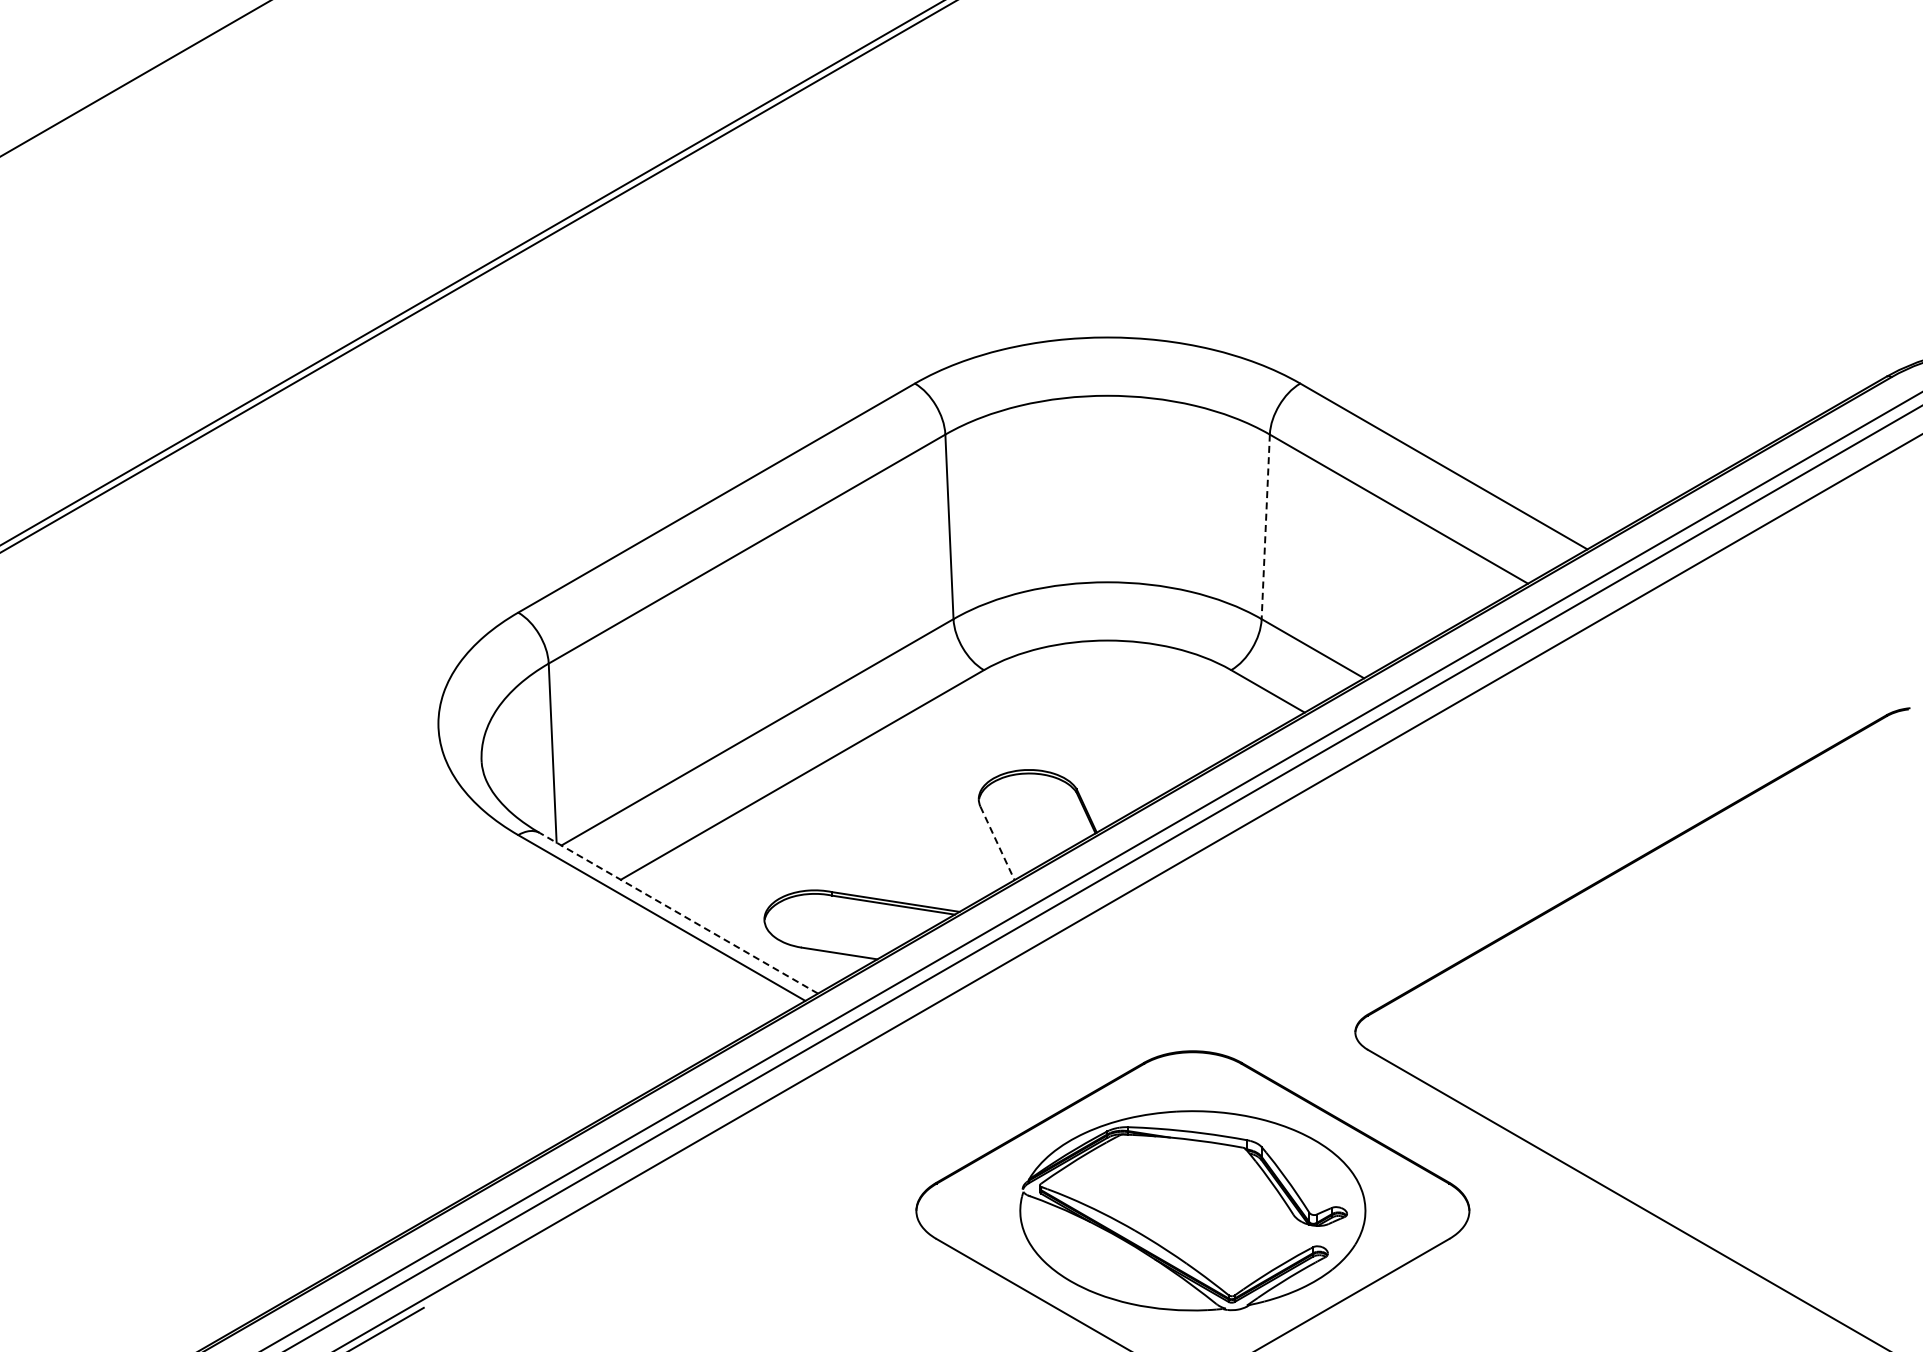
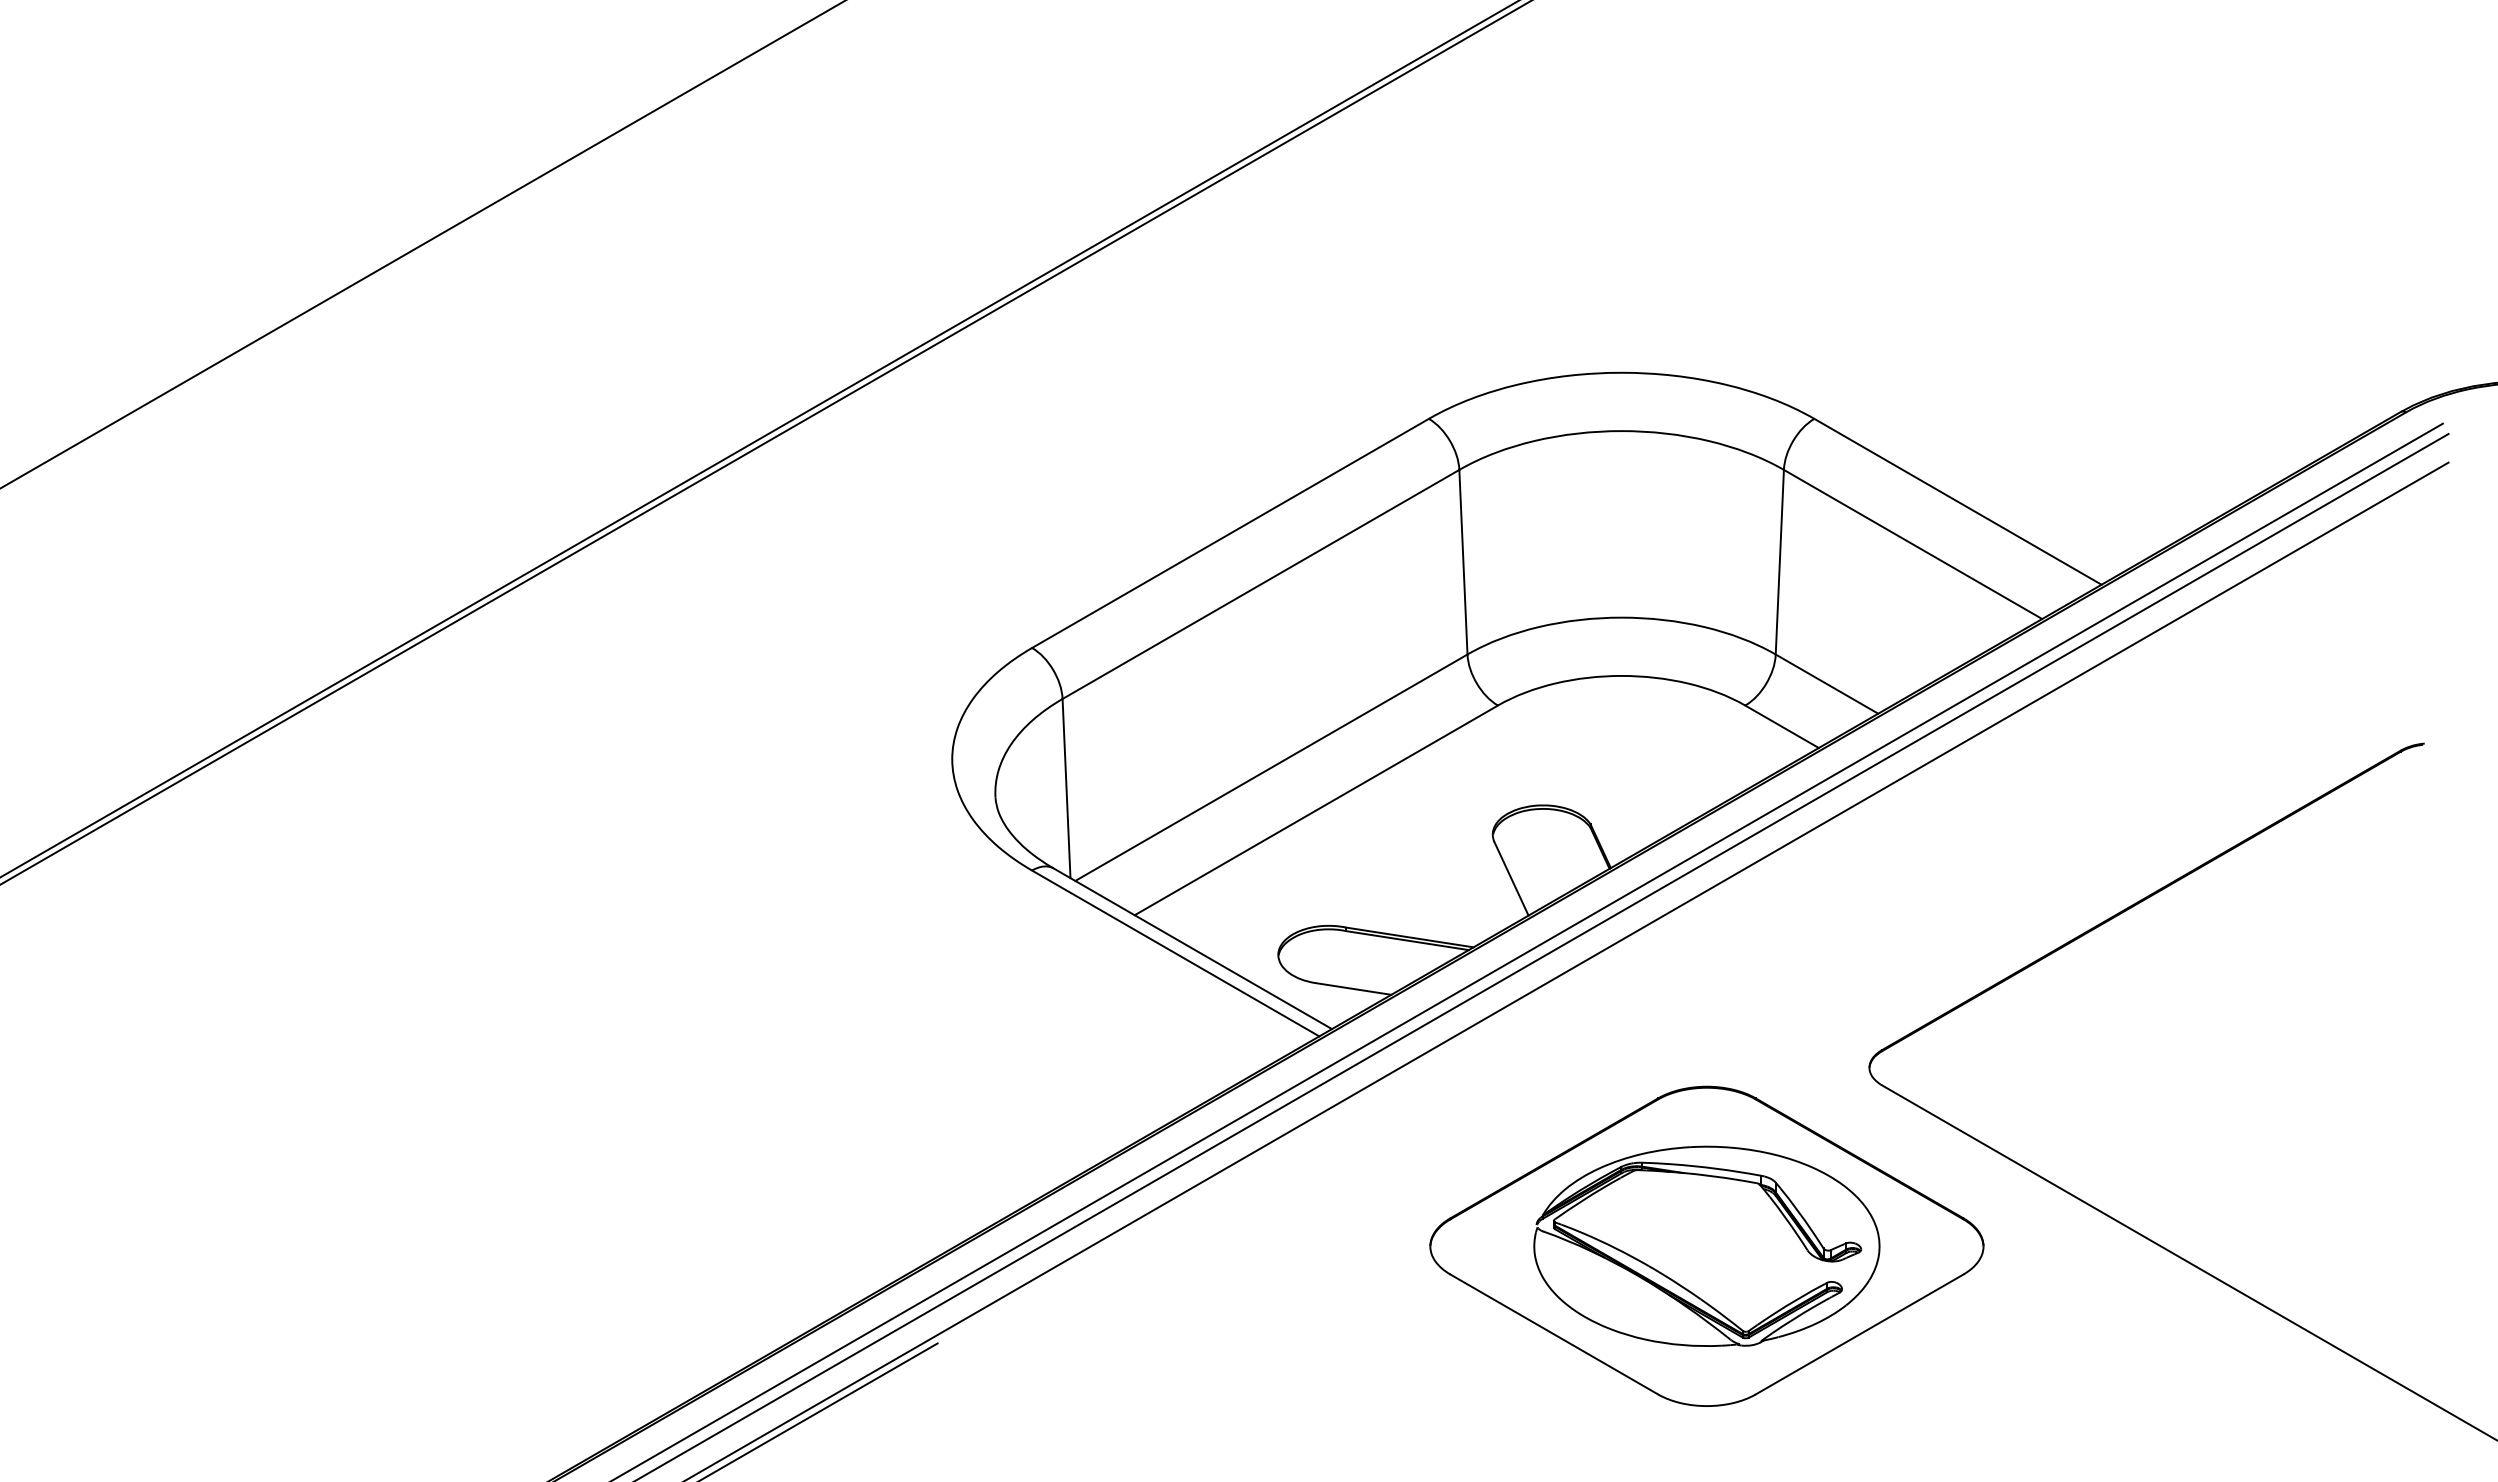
line: (1265, 527) -> (1779, 562), dashed -> solid
line: (997, 843) -> (1511, 878), dashed -> solid
line: (678, 913) -> (1192, 948), dashed -> solid

